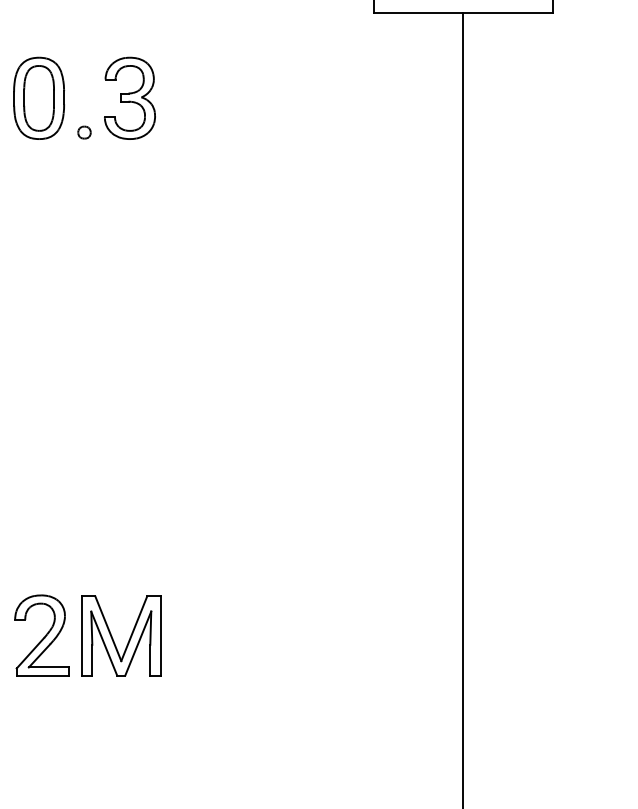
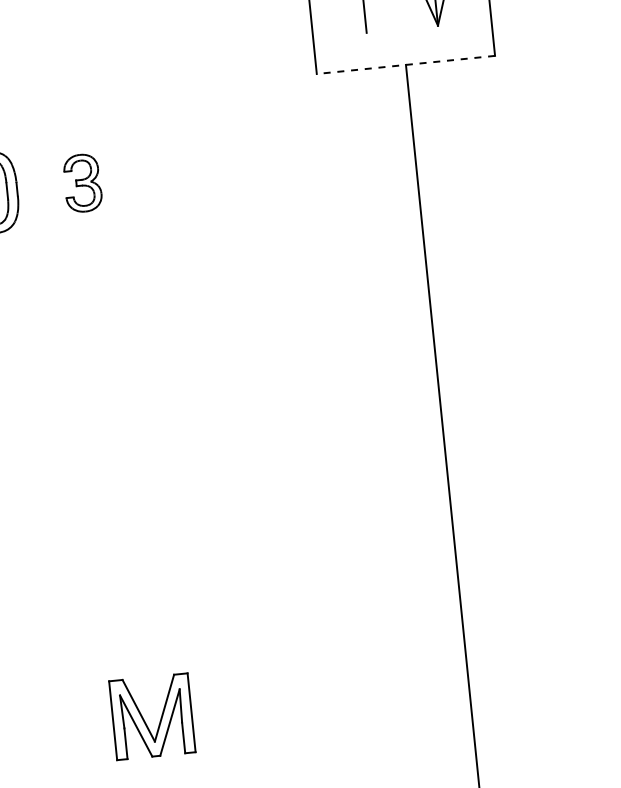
line: (463, 13) -> (406, 65), solid -> dashed
part: (129, 97) -> (82, 182), size x0.7
part: (84, 132) -> (40, 221), removed
part: (41, 635) -> (49, 726), removed
part: (129, 637) -> (160, 717), moved

